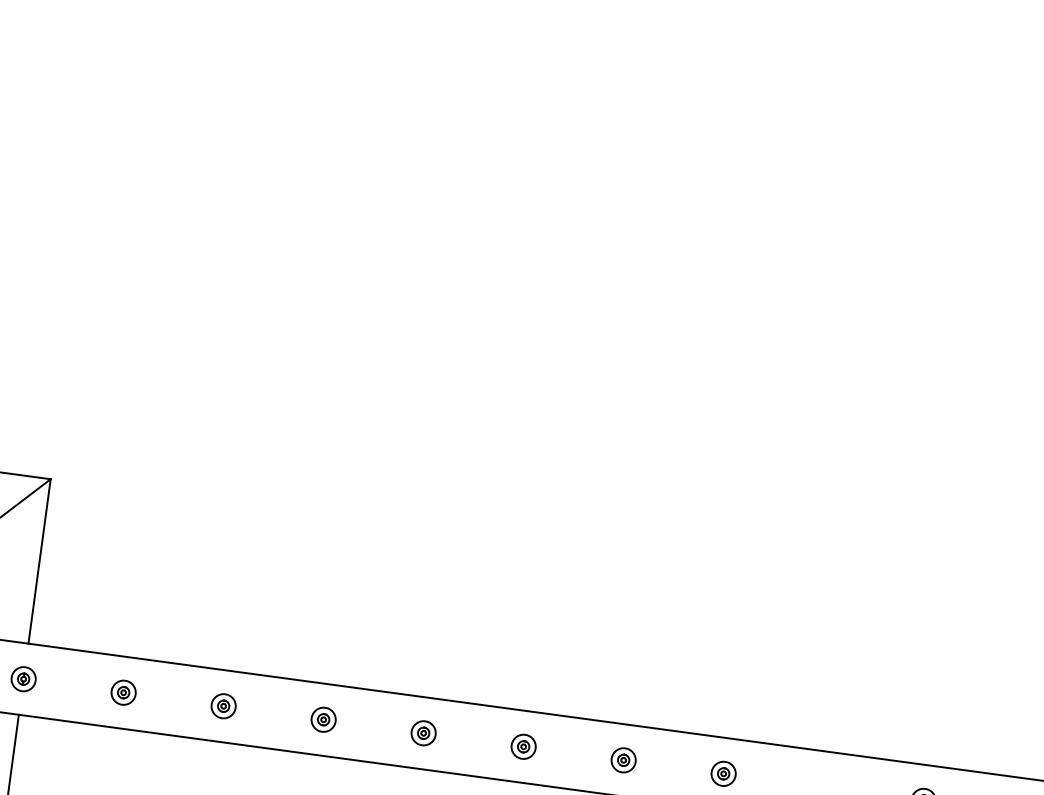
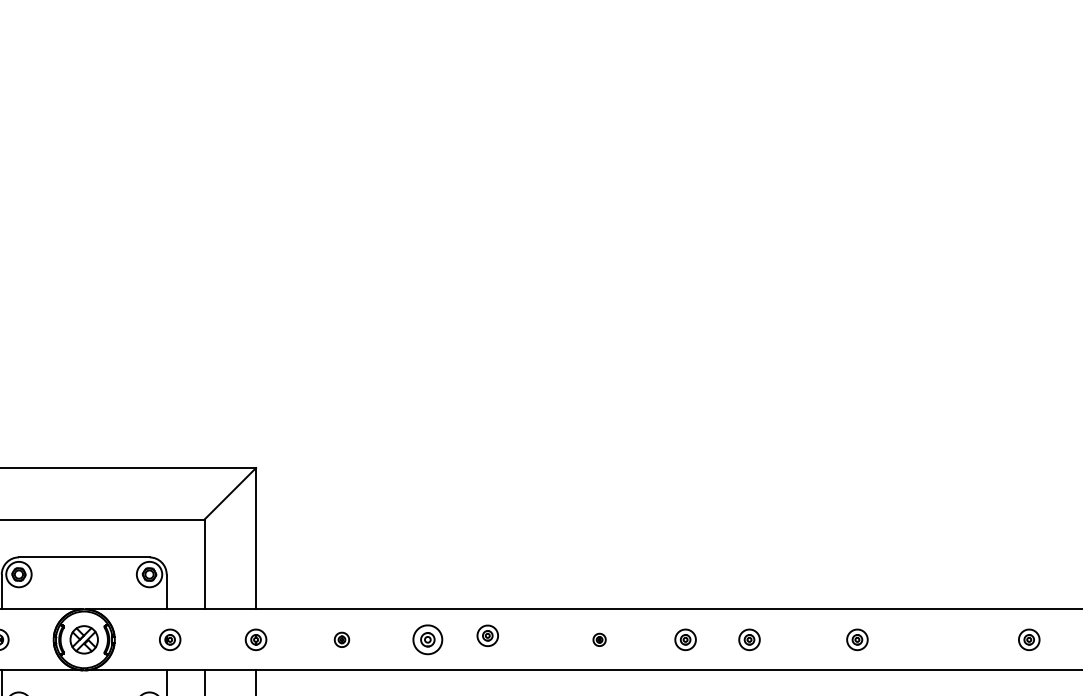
part: (123, 692) -> (341, 639), size x0.7
part: (223, 705) -> (427, 639), size x1.4
part: (323, 719) -> (487, 635), moved
part: (423, 732) -> (599, 639), size x0.6
part: (623, 759) -> (749, 639), moved

